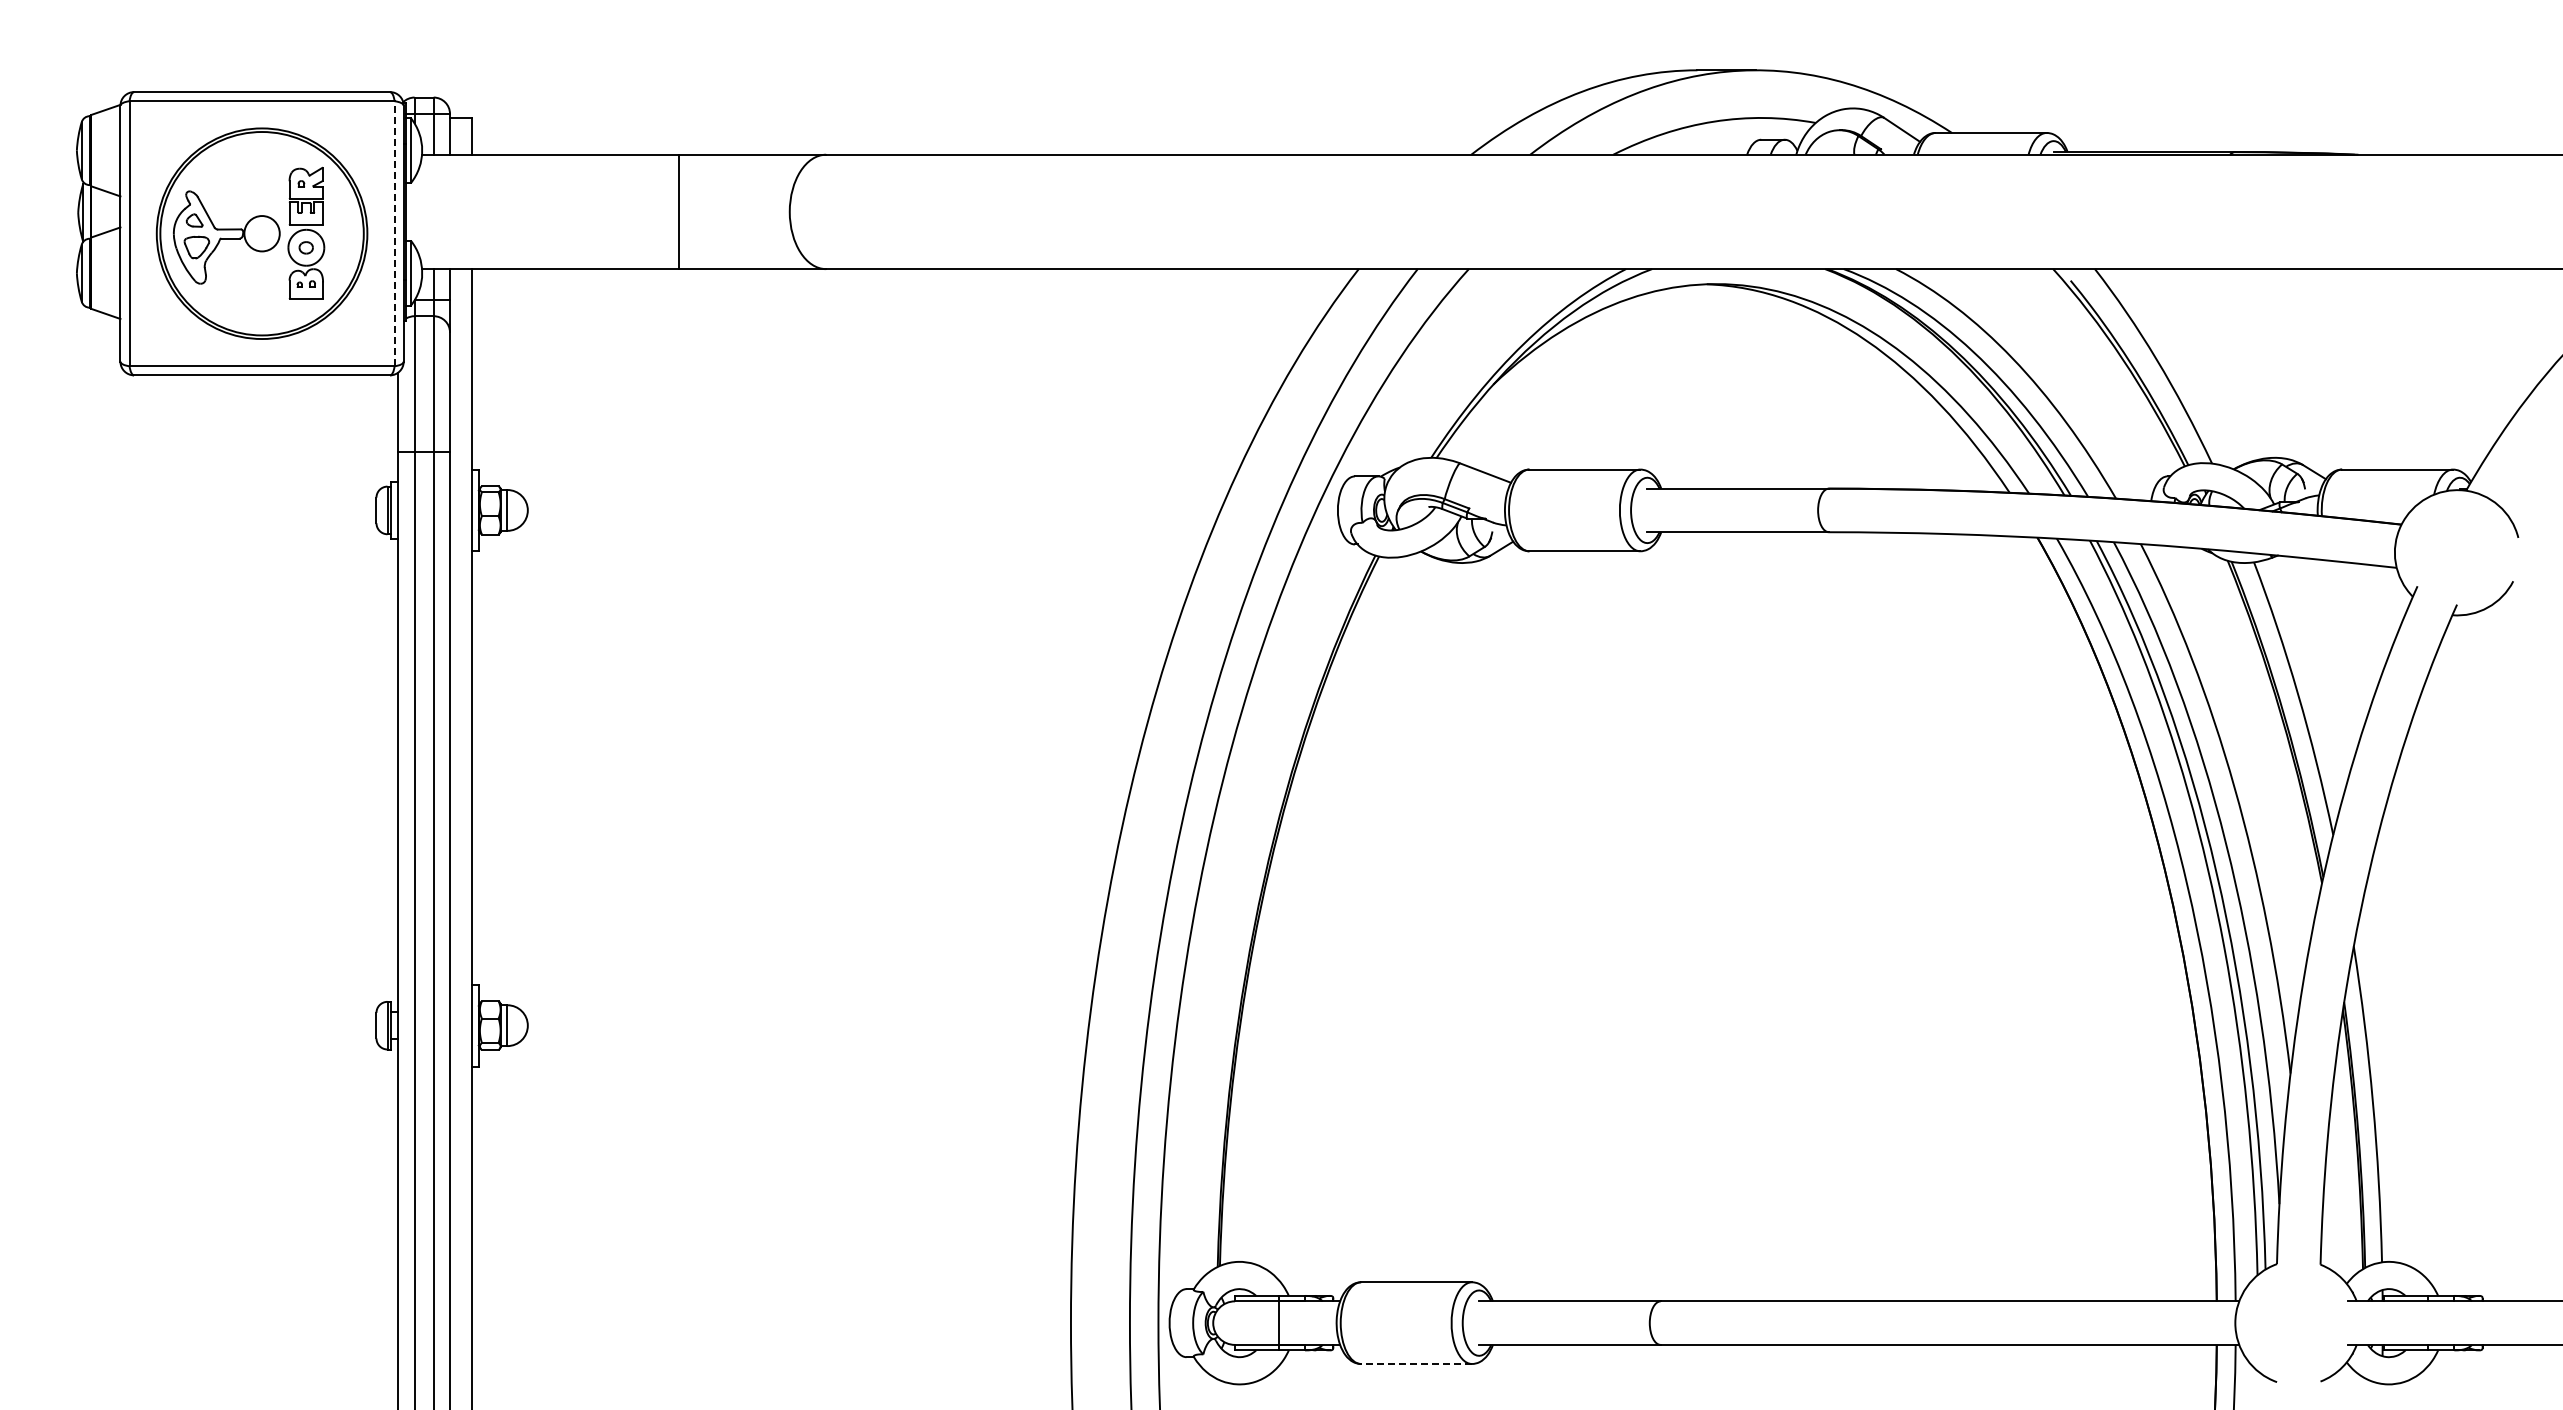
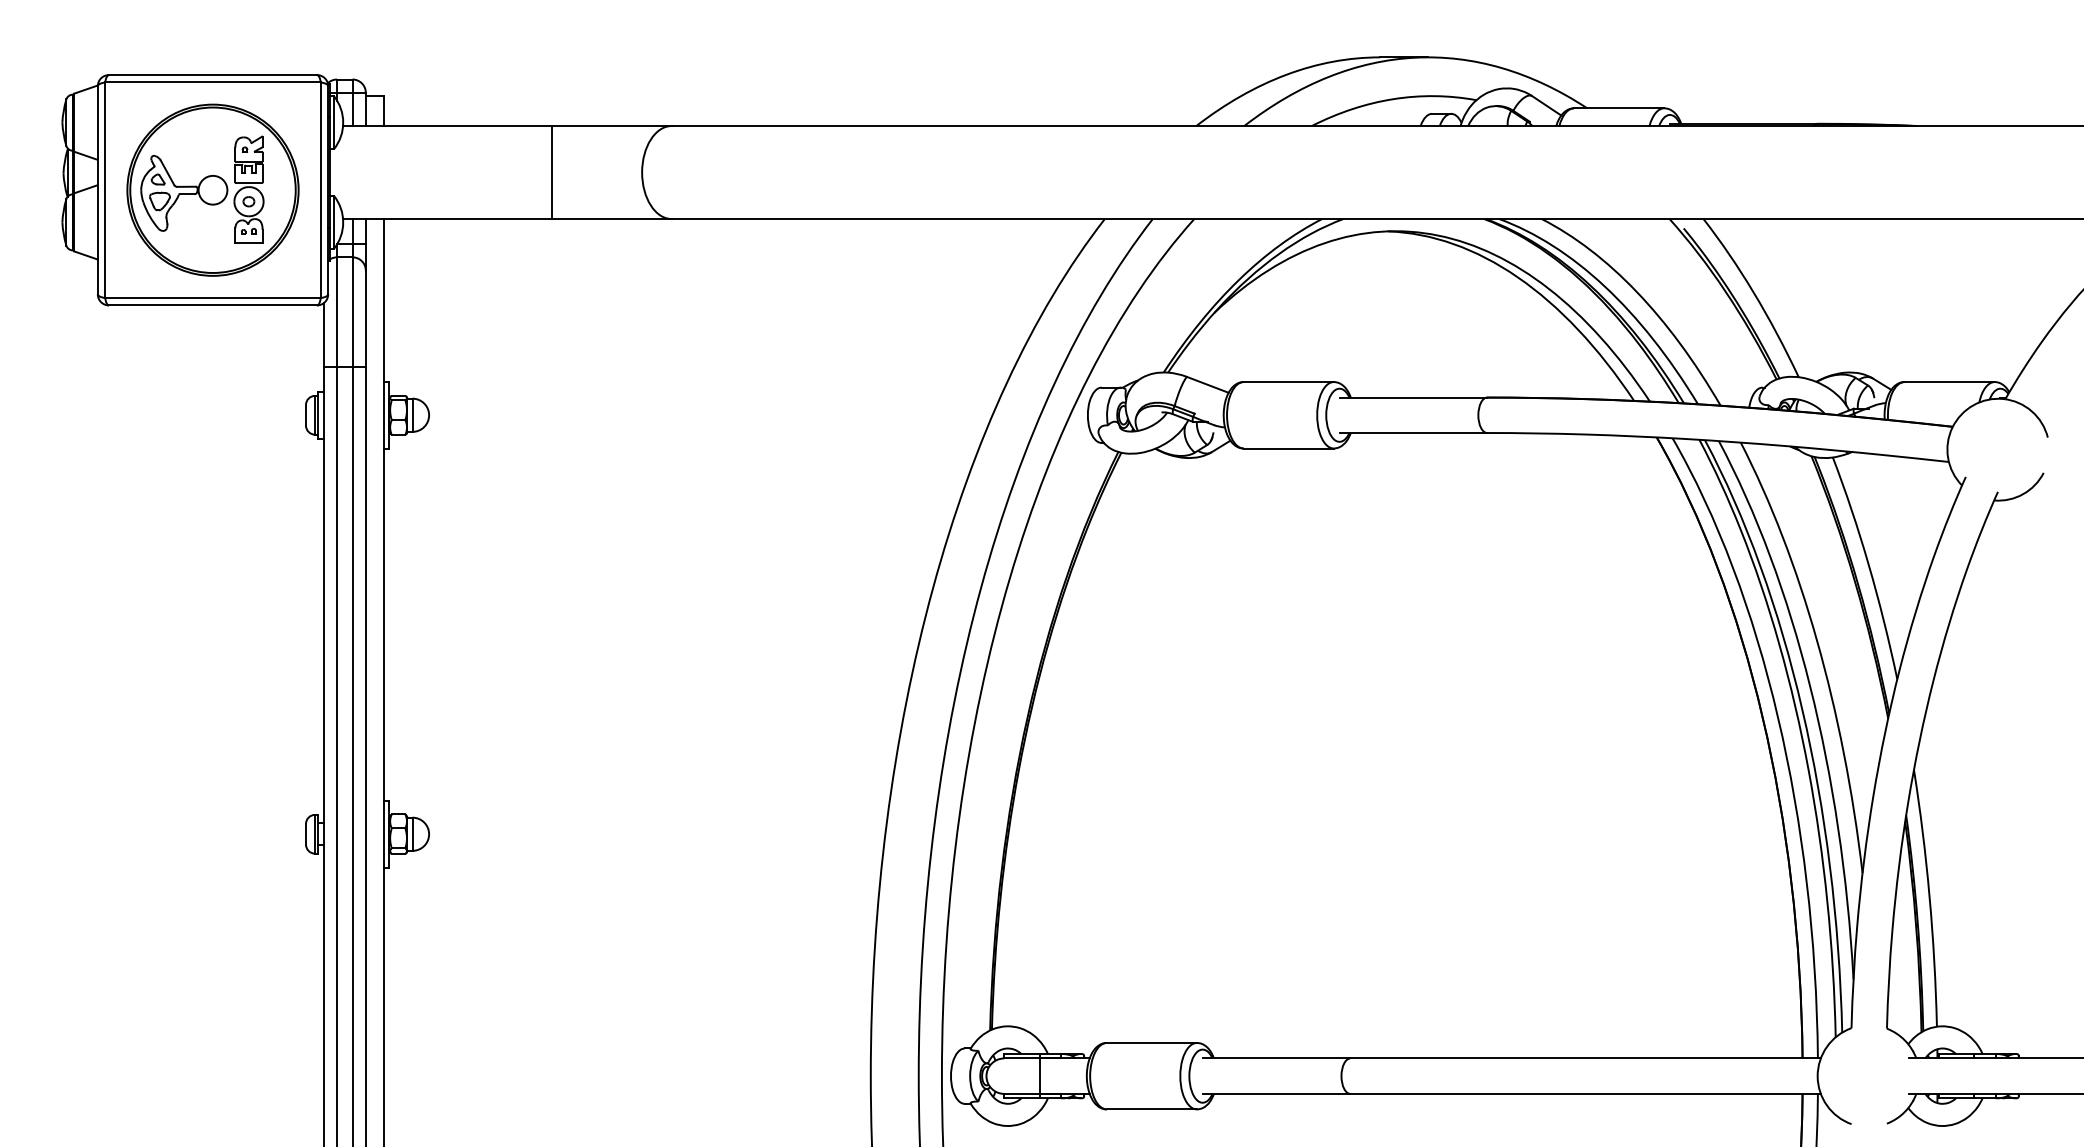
line: (394, 233) -> (320, 190), dashed -> solid
line: (1416, 1364) -> (1151, 1109), dashed -> solid

